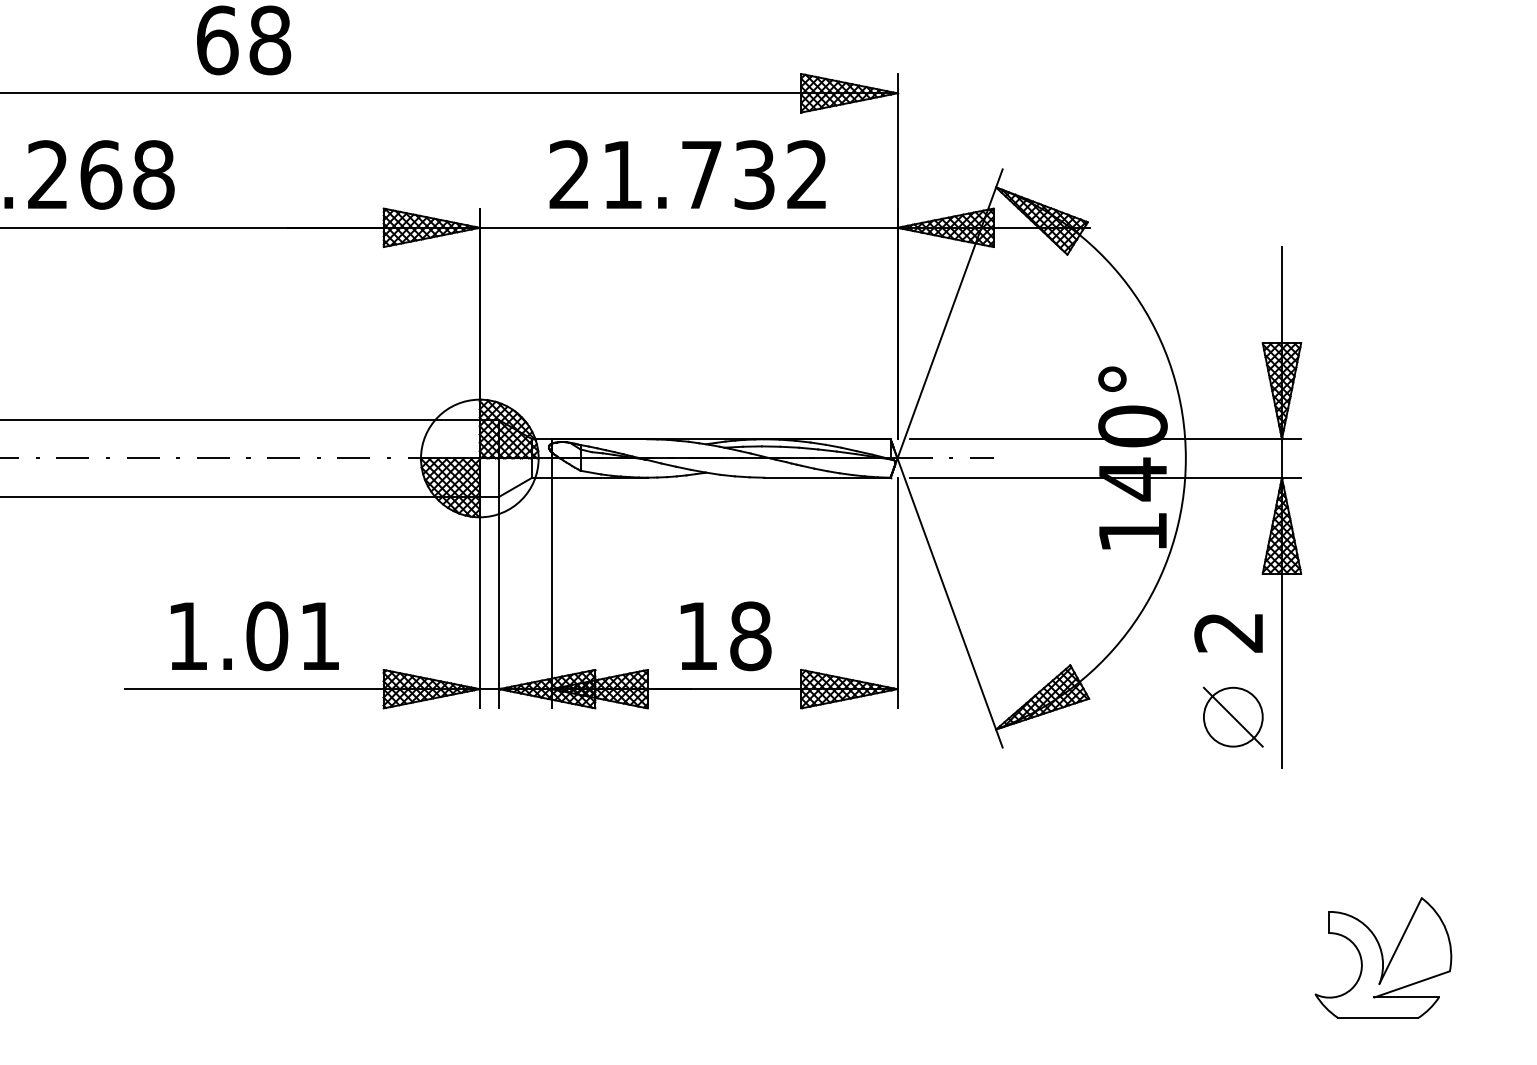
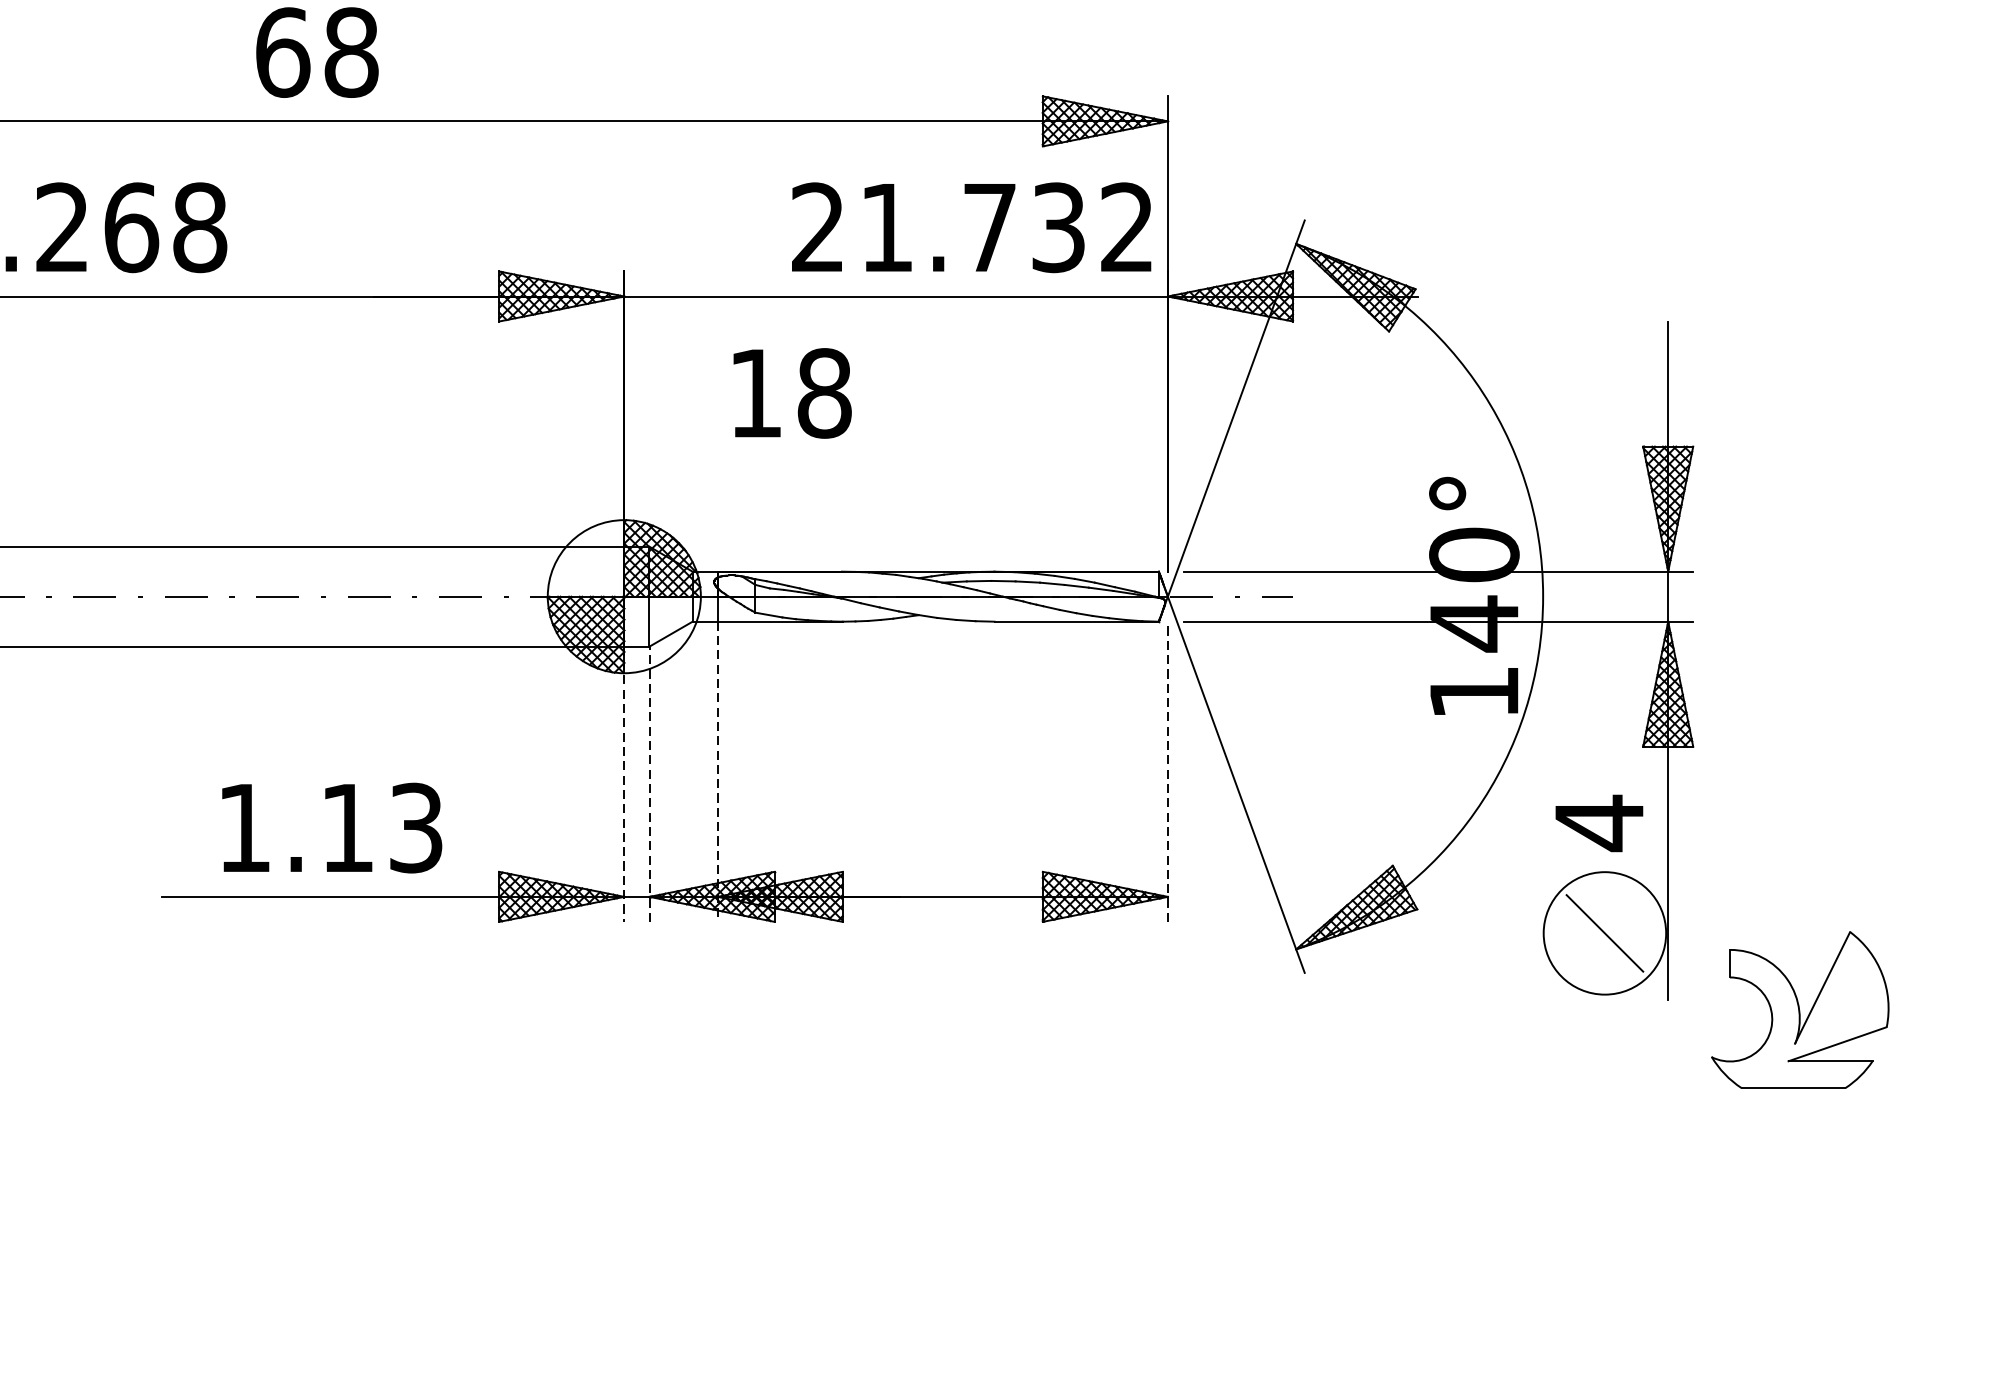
text: (687, 174) -> (971, 227), moved
line: (897, 592) -> (1167, 771), solid -> dashed
line: (551, 593) -> (717, 772), solid -> dashed
line: (479, 602) -> (623, 784), solid -> dashed
line: (499, 602) -> (649, 784), solid -> dashed
text: (1228, 632) -> (1598, 823), 2 -> 4
text: (292, 636) -> (380, 828), 1.01 -> 1.13
text: (725, 636) -> (791, 393), moved
circle: (1232, 716) -> (1603, 932), size x1.6
part: (1383, 957) -> (1800, 1009), moved

